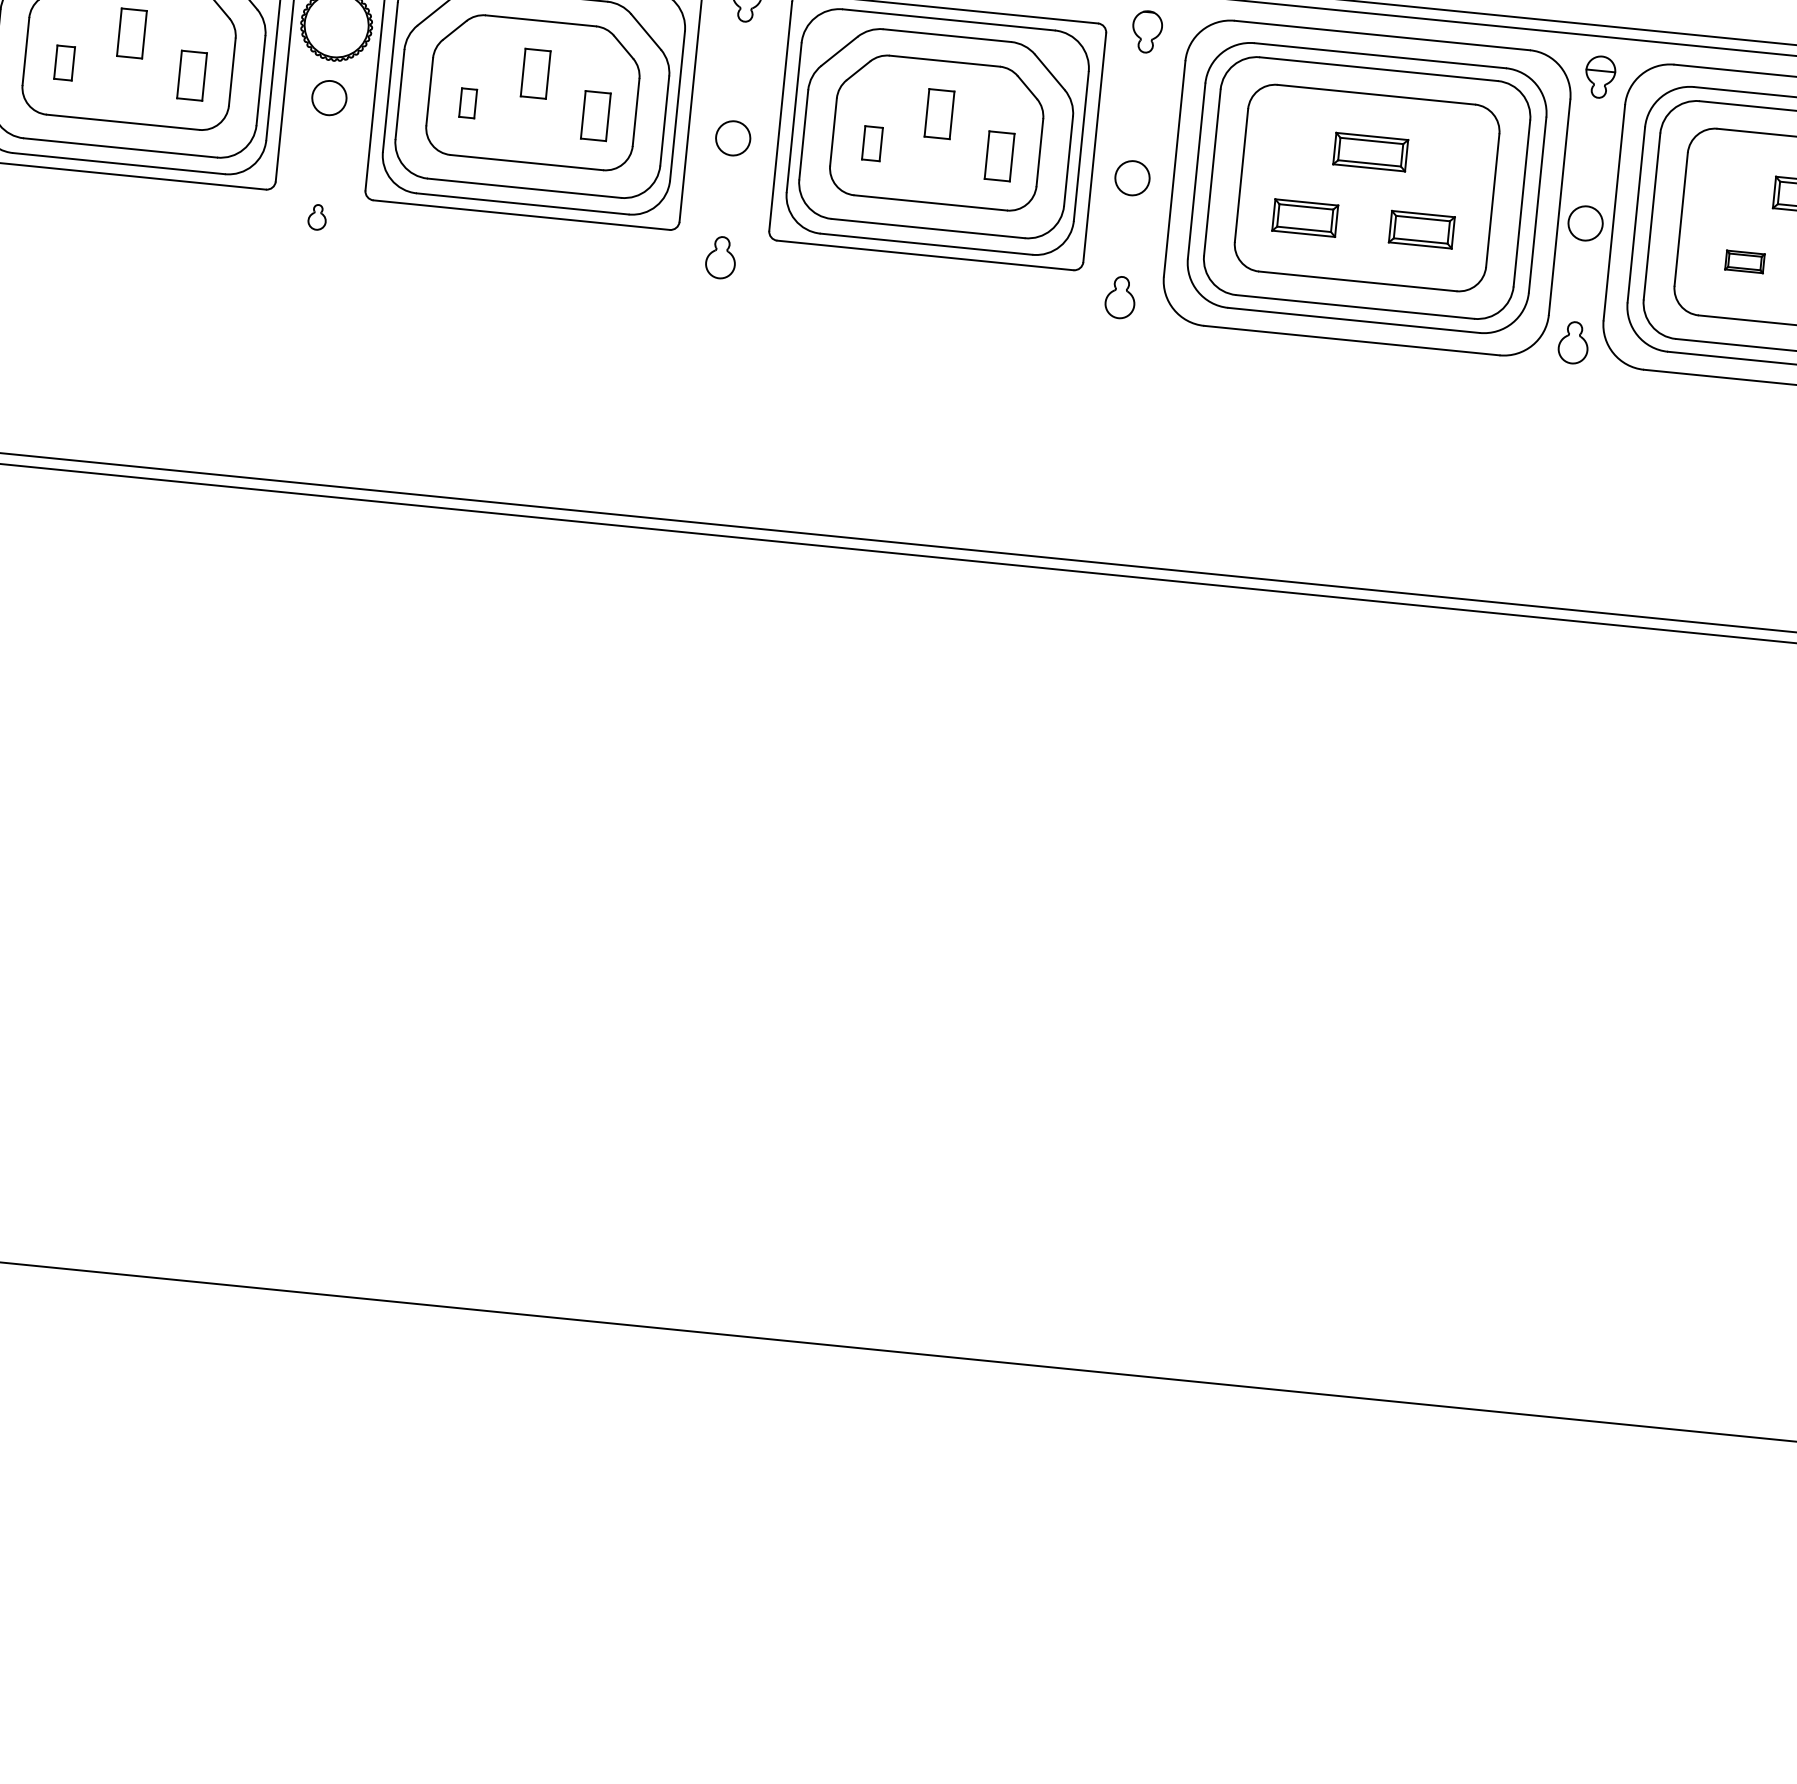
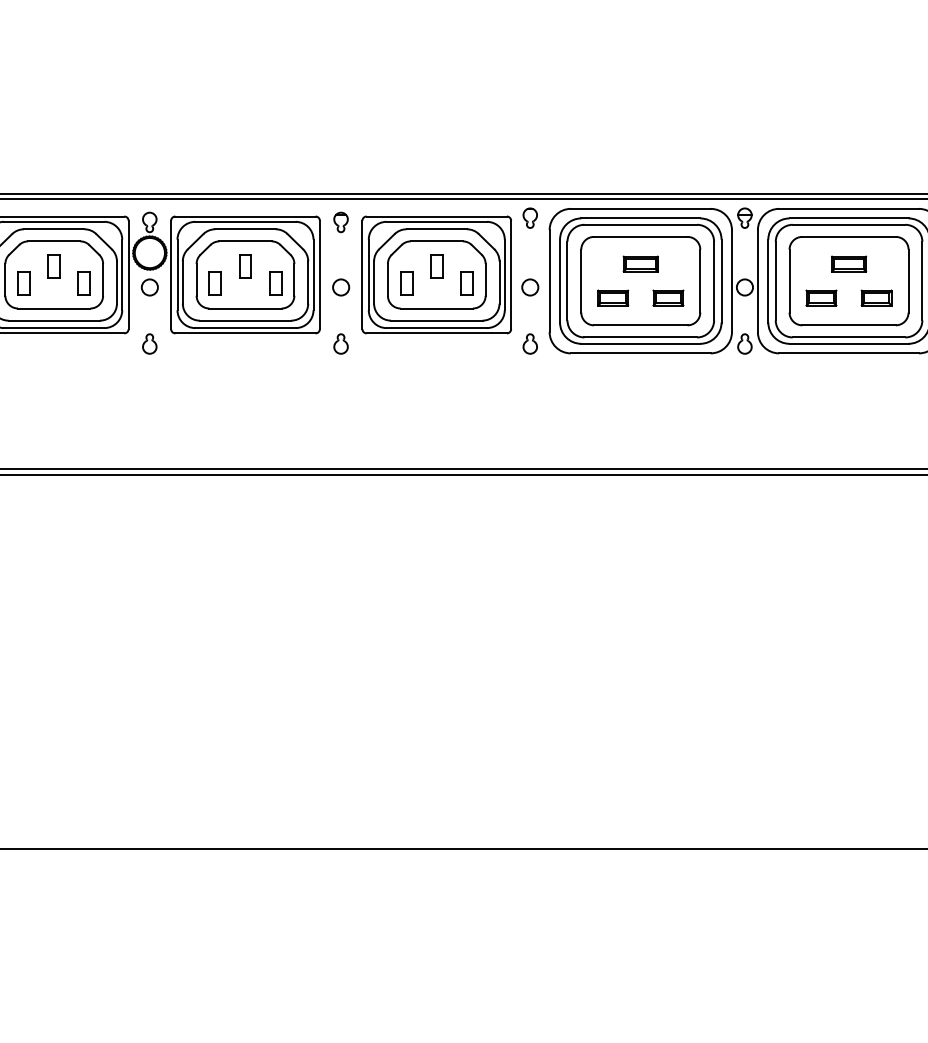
part: (63, 62) -> (23, 283), size x1.43
part: (466, 103) -> (214, 283), size x1.67
part: (871, 143) -> (406, 283), size x1.43
part: (316, 216) -> (149, 343), size x1.67
part: (1745, 260) -> (821, 297), size x1.67

